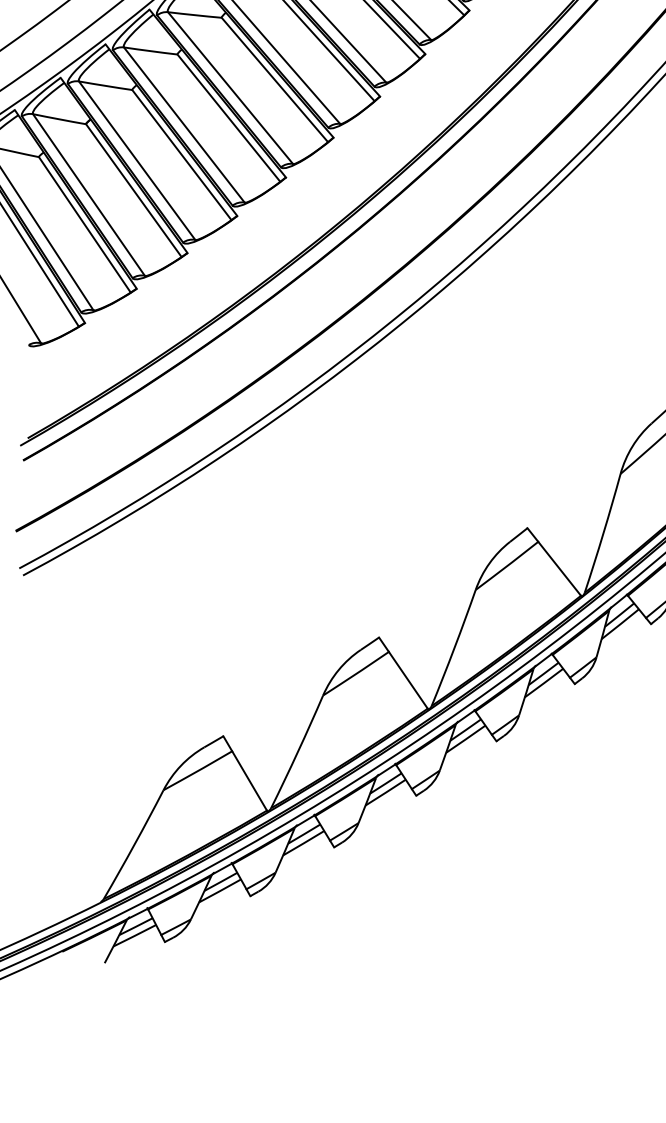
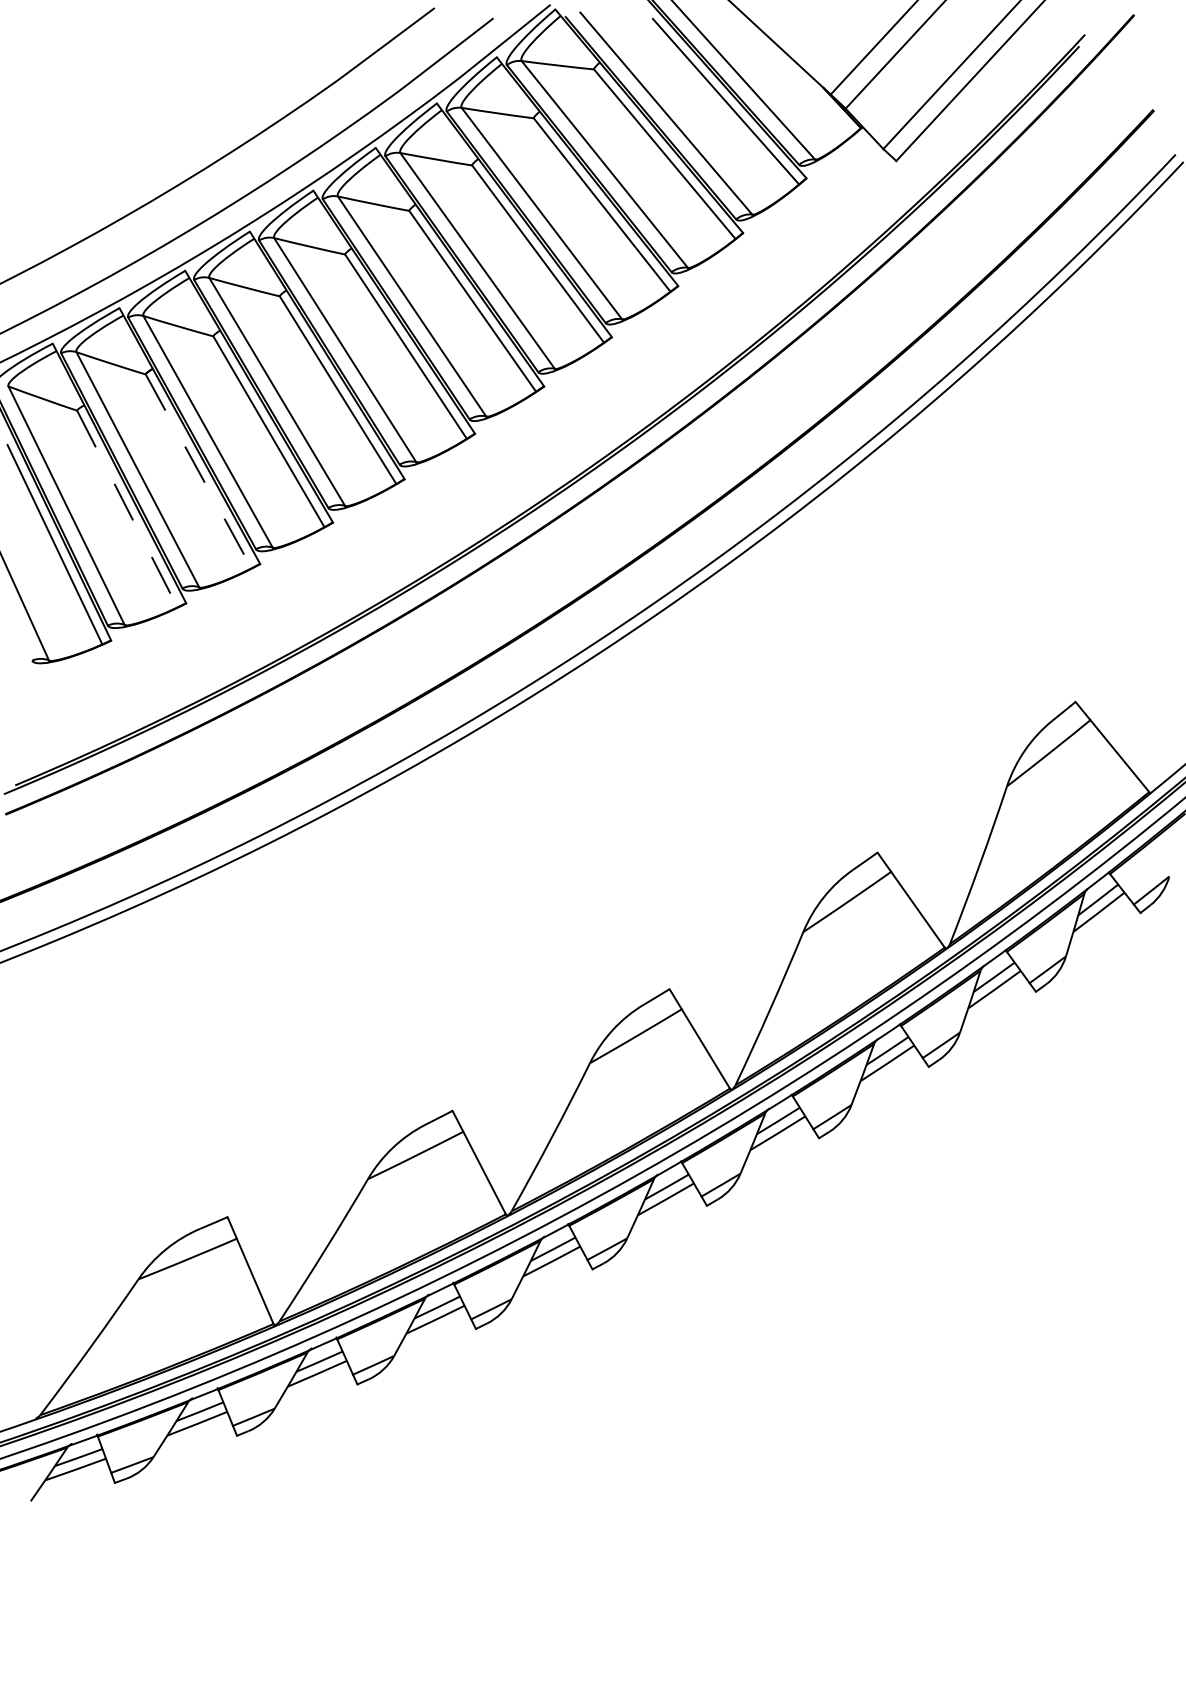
line: (133, 190) -> (198, 471), solid -> dashed
line: (85, 225) -> (127, 509), solid -> dashed

